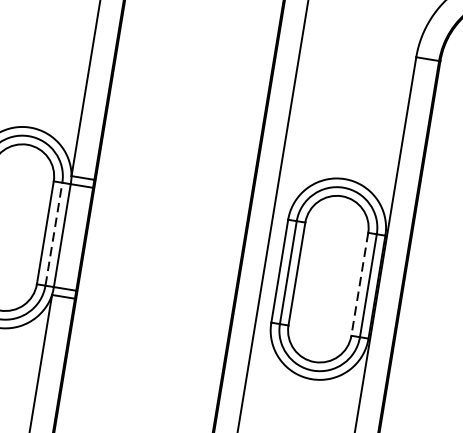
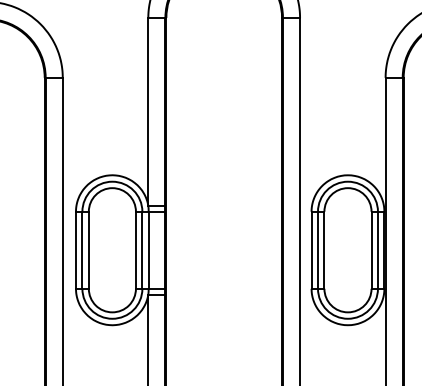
line: (54, 234) -> (142, 250), dashed -> solid
line: (359, 284) -> (371, 250), dashed -> solid

